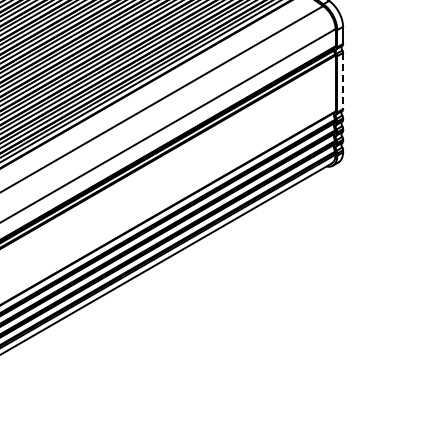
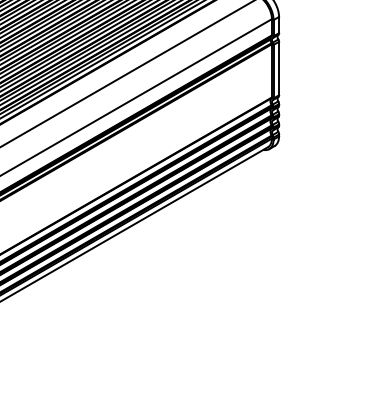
line: (343, 81) -> (279, 68), dashed -> solid

